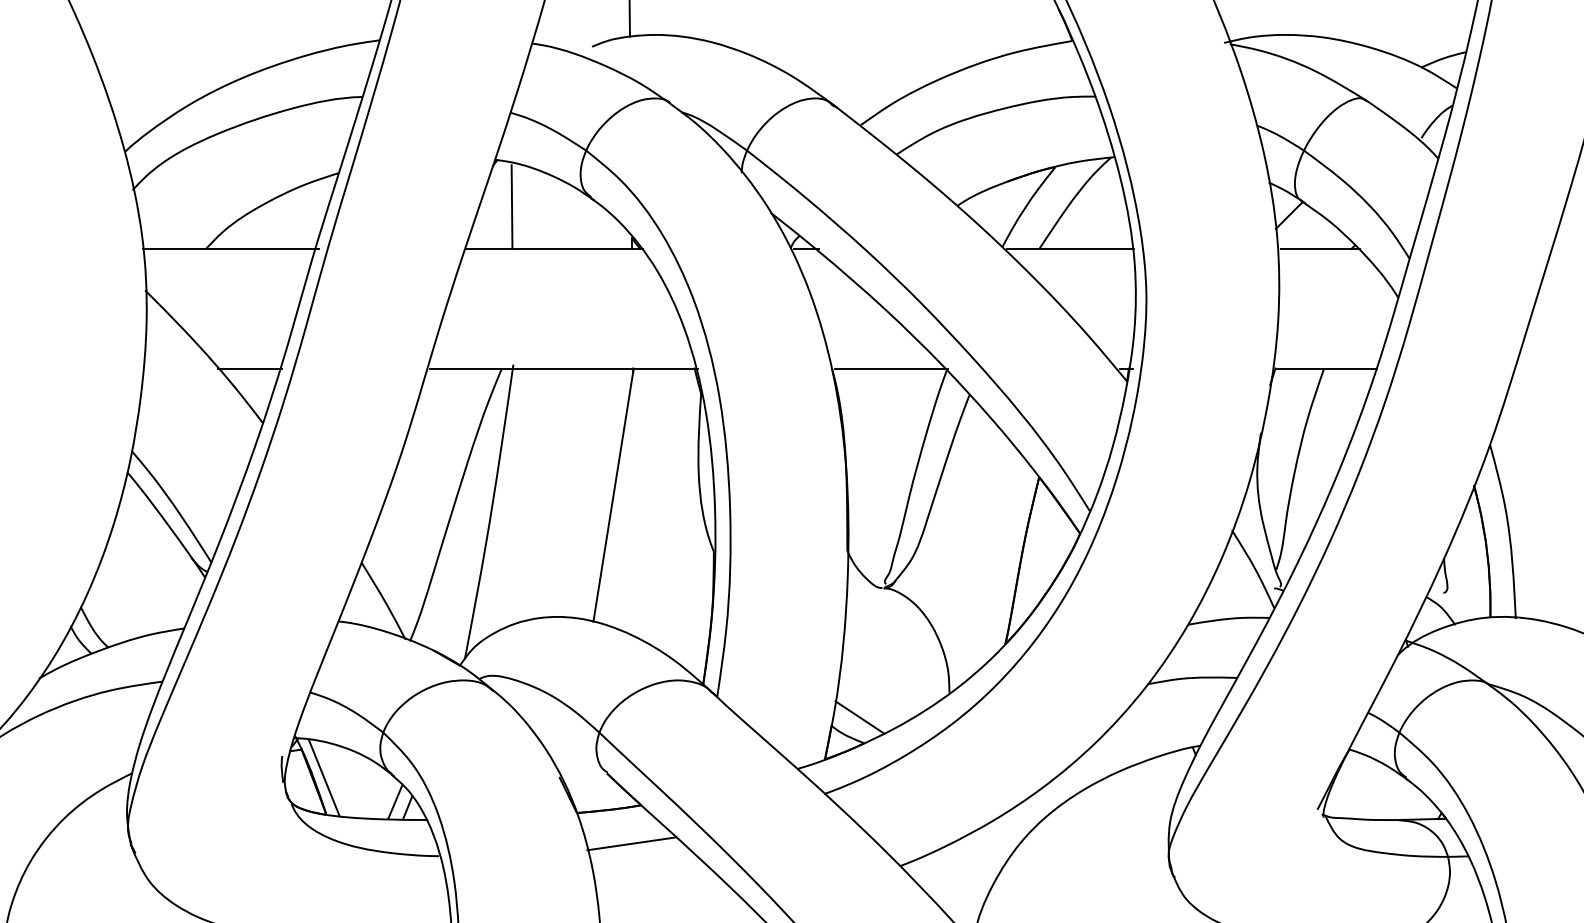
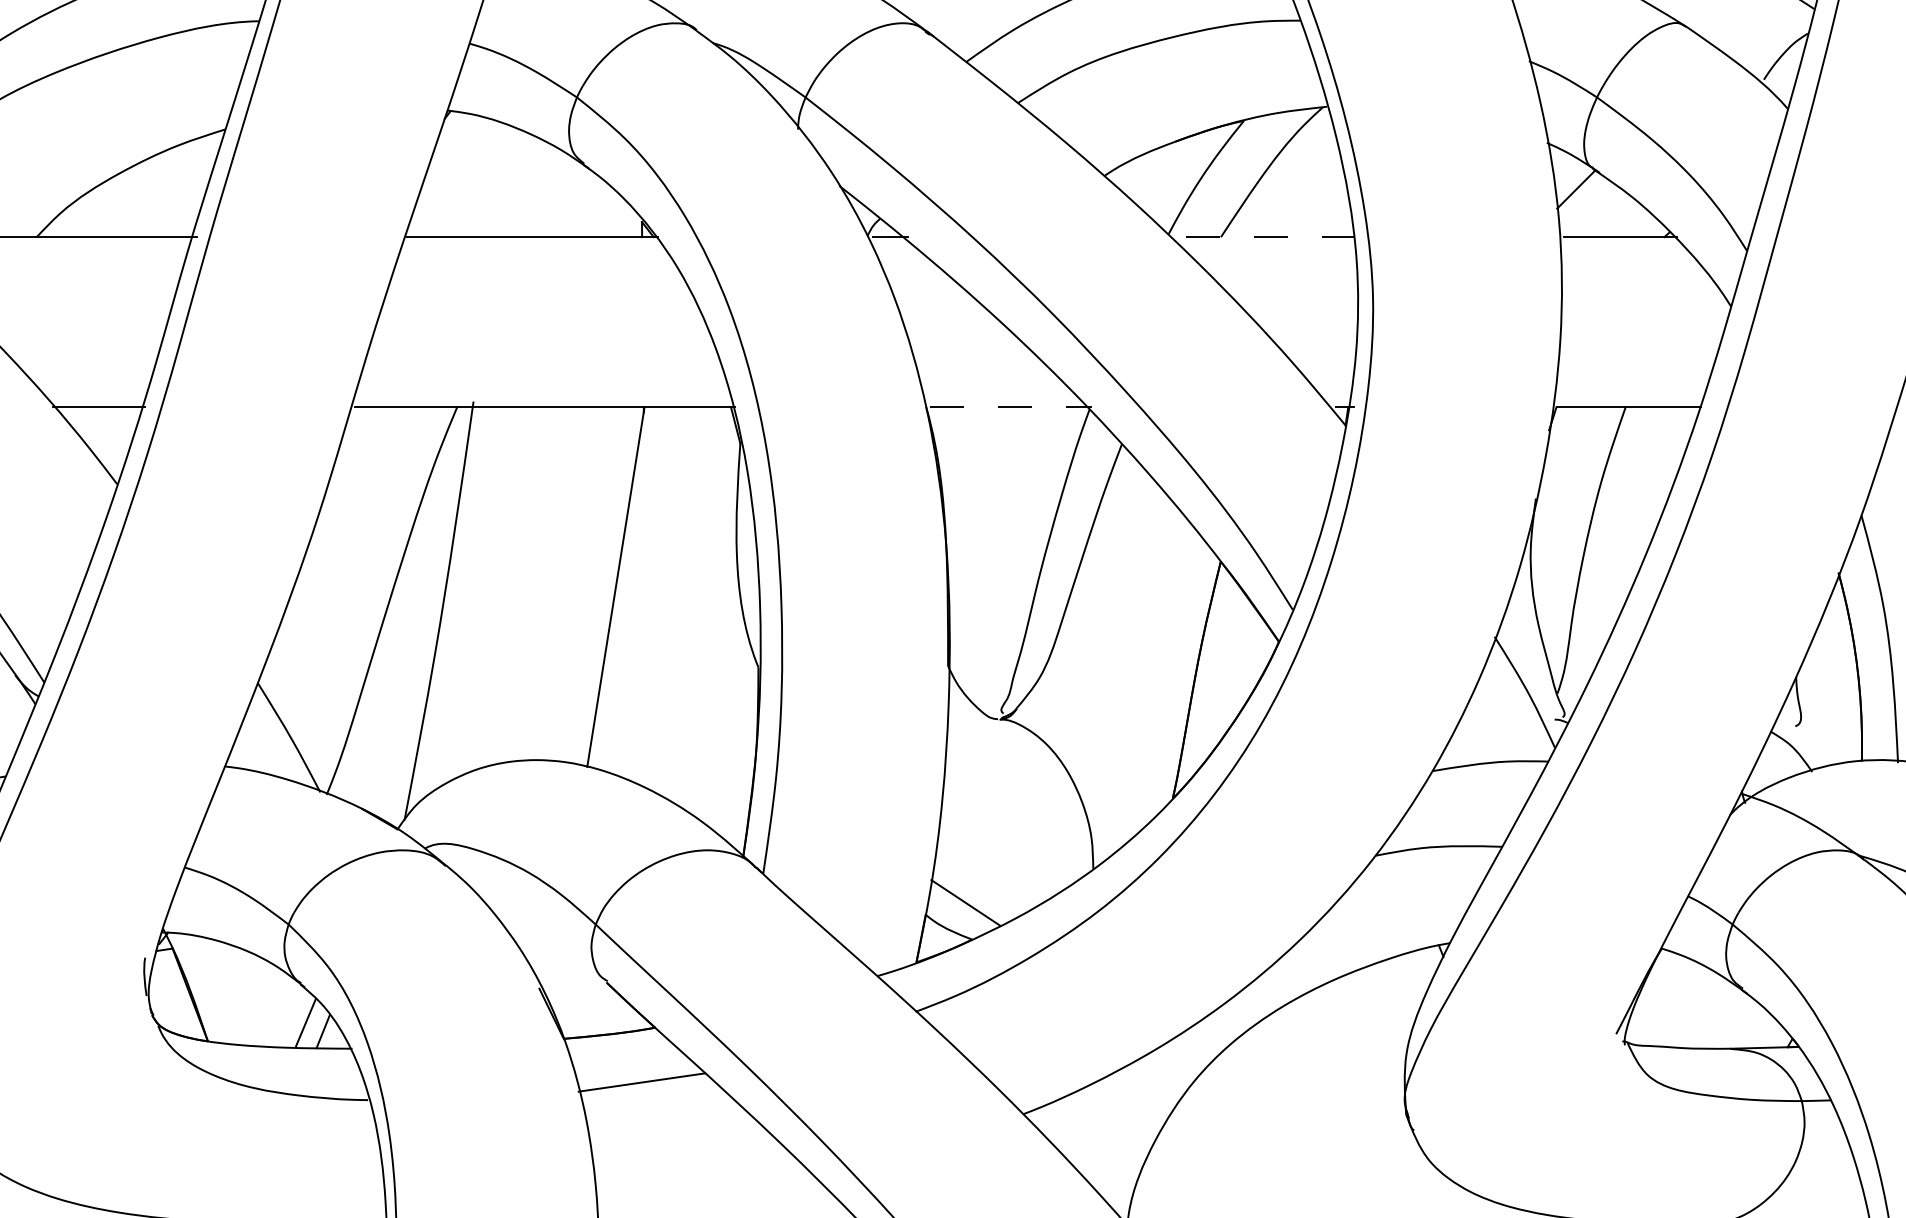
line: (511, 206) -> (470, 176), removed
line: (1070, 248) -> (1265, 236), solid -> dashed
line: (891, 368) -> (1010, 407), solid -> dashed
line: (323, 777) -> (203, 988), removed

